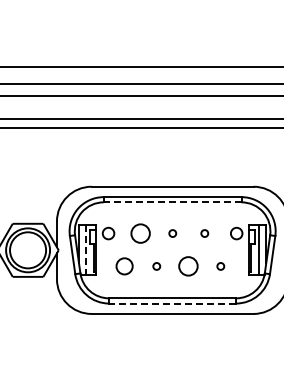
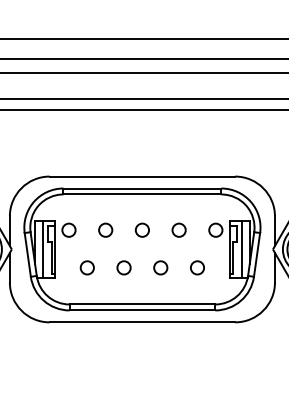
line: (172, 202) -> (142, 194), dashed -> solid
circle: (140, 233) -> (105, 230), size x0.62
circle: (172, 233) -> (142, 230), size x1.67
circle: (204, 233) -> (178, 230), size x1.67
line: (85, 250) -> (42, 249), dashed -> solid
circle: (124, 266) -> (87, 267), size x0.71
circle: (156, 266) -> (123, 267), size x1.67
circle: (188, 266) -> (160, 267), size x0.62
circle: (220, 266) -> (197, 267), size x1.67
line: (172, 303) -> (142, 310), dashed -> solid

